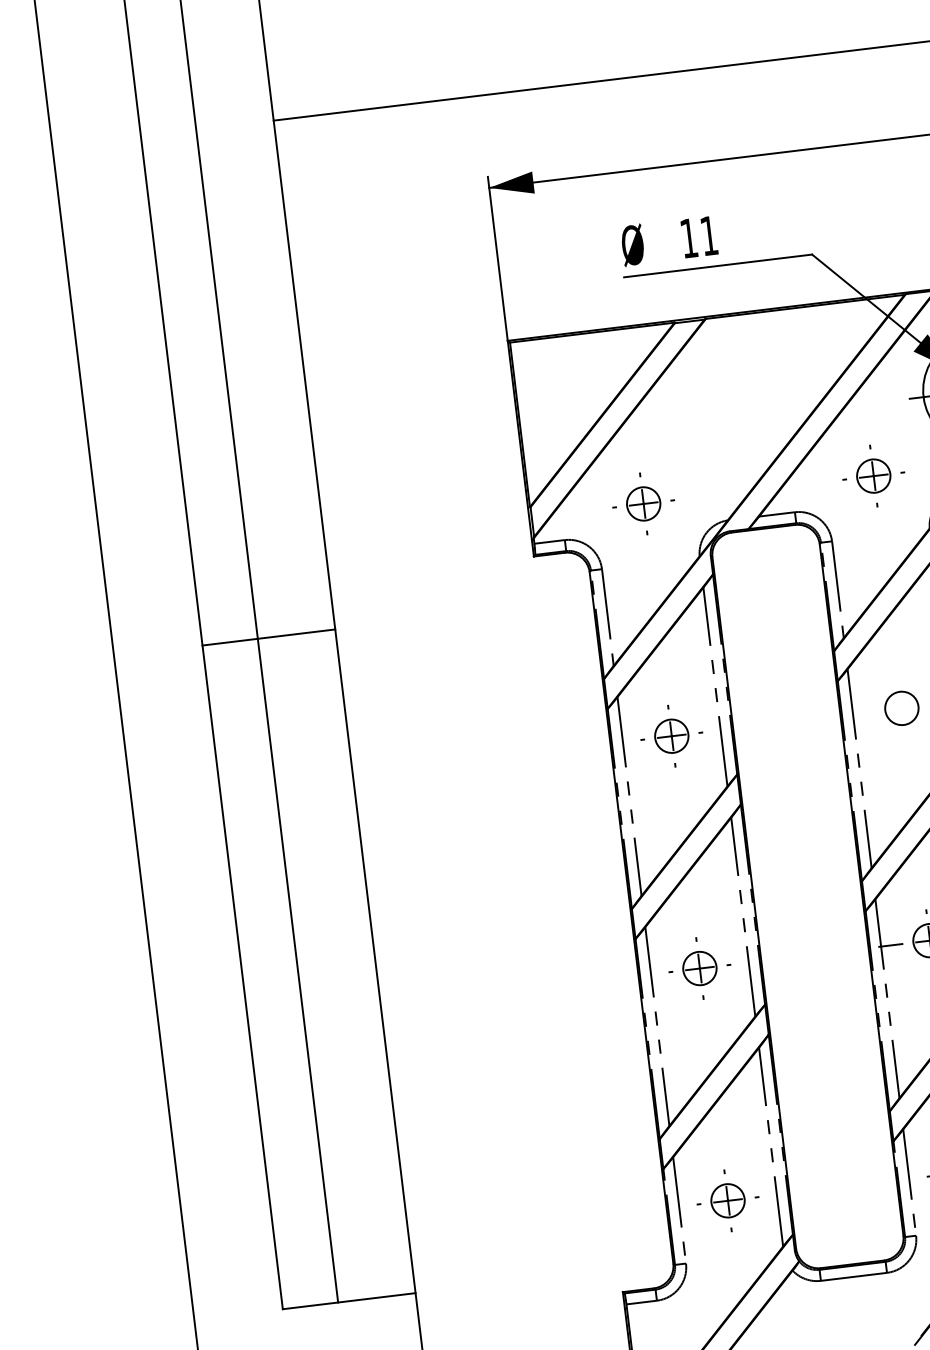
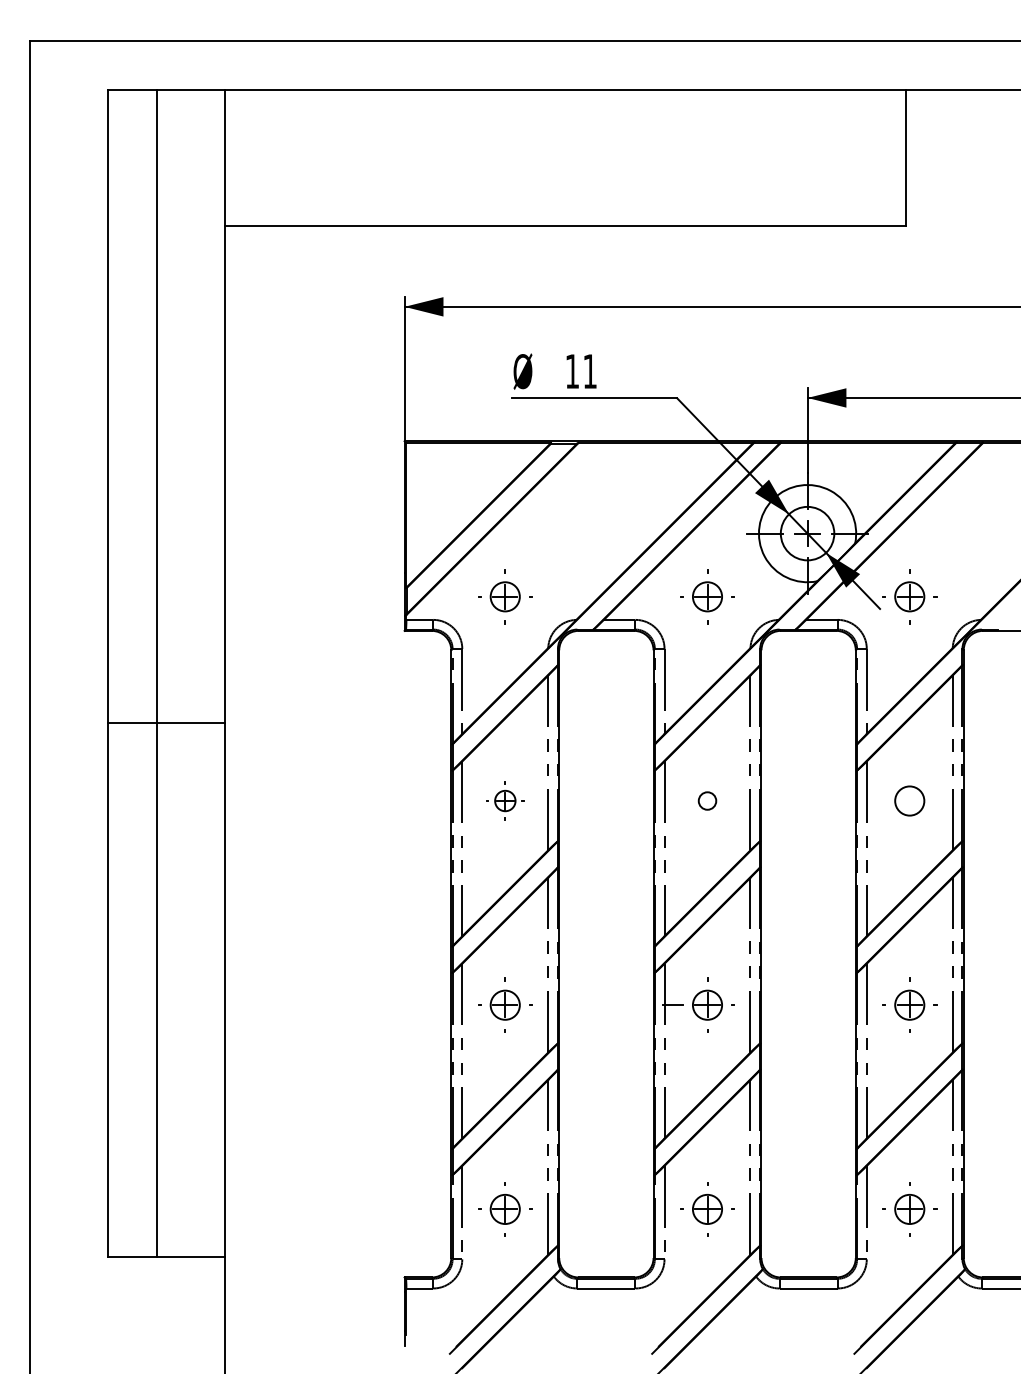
line: (268, 637) -> (166, 723), moved
circle: (901, 707) -> (707, 800), size x0.6
part: (671, 735) -> (505, 800), size x0.7

